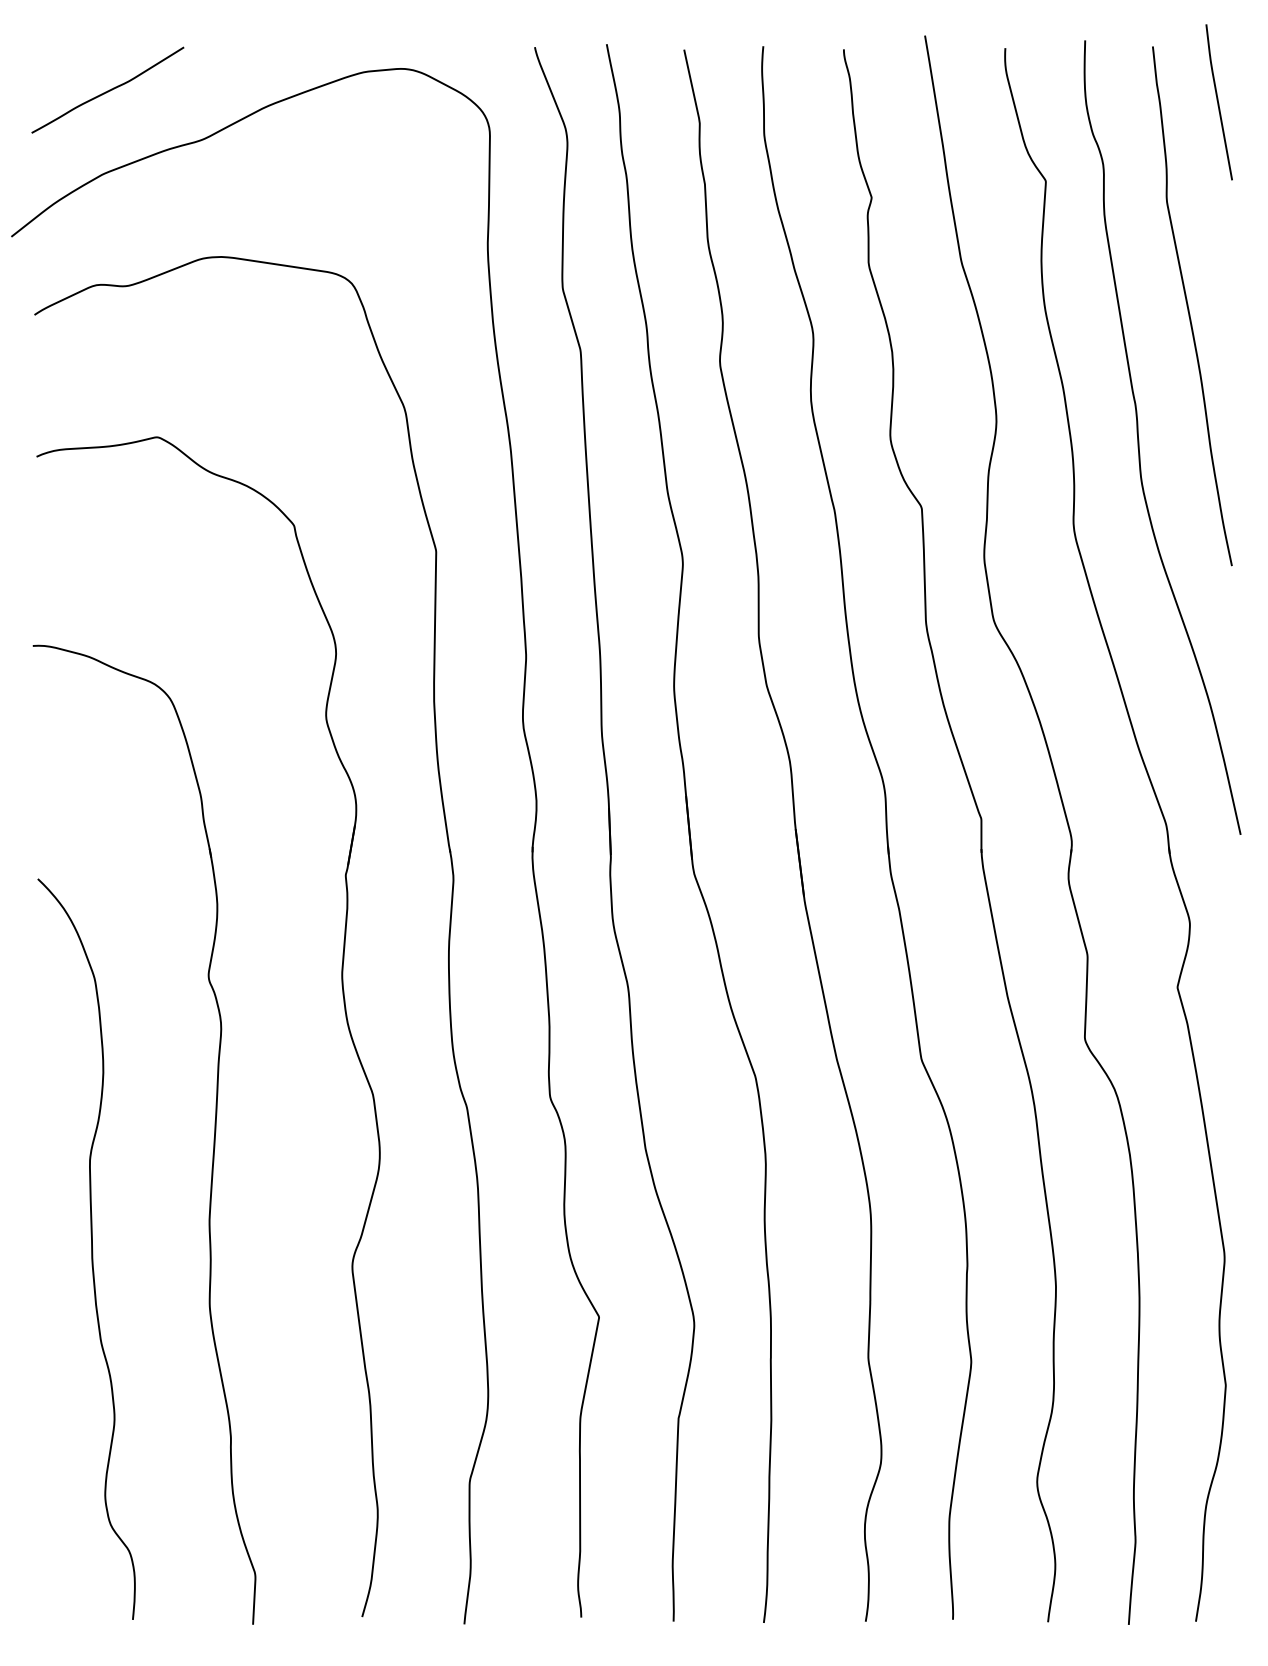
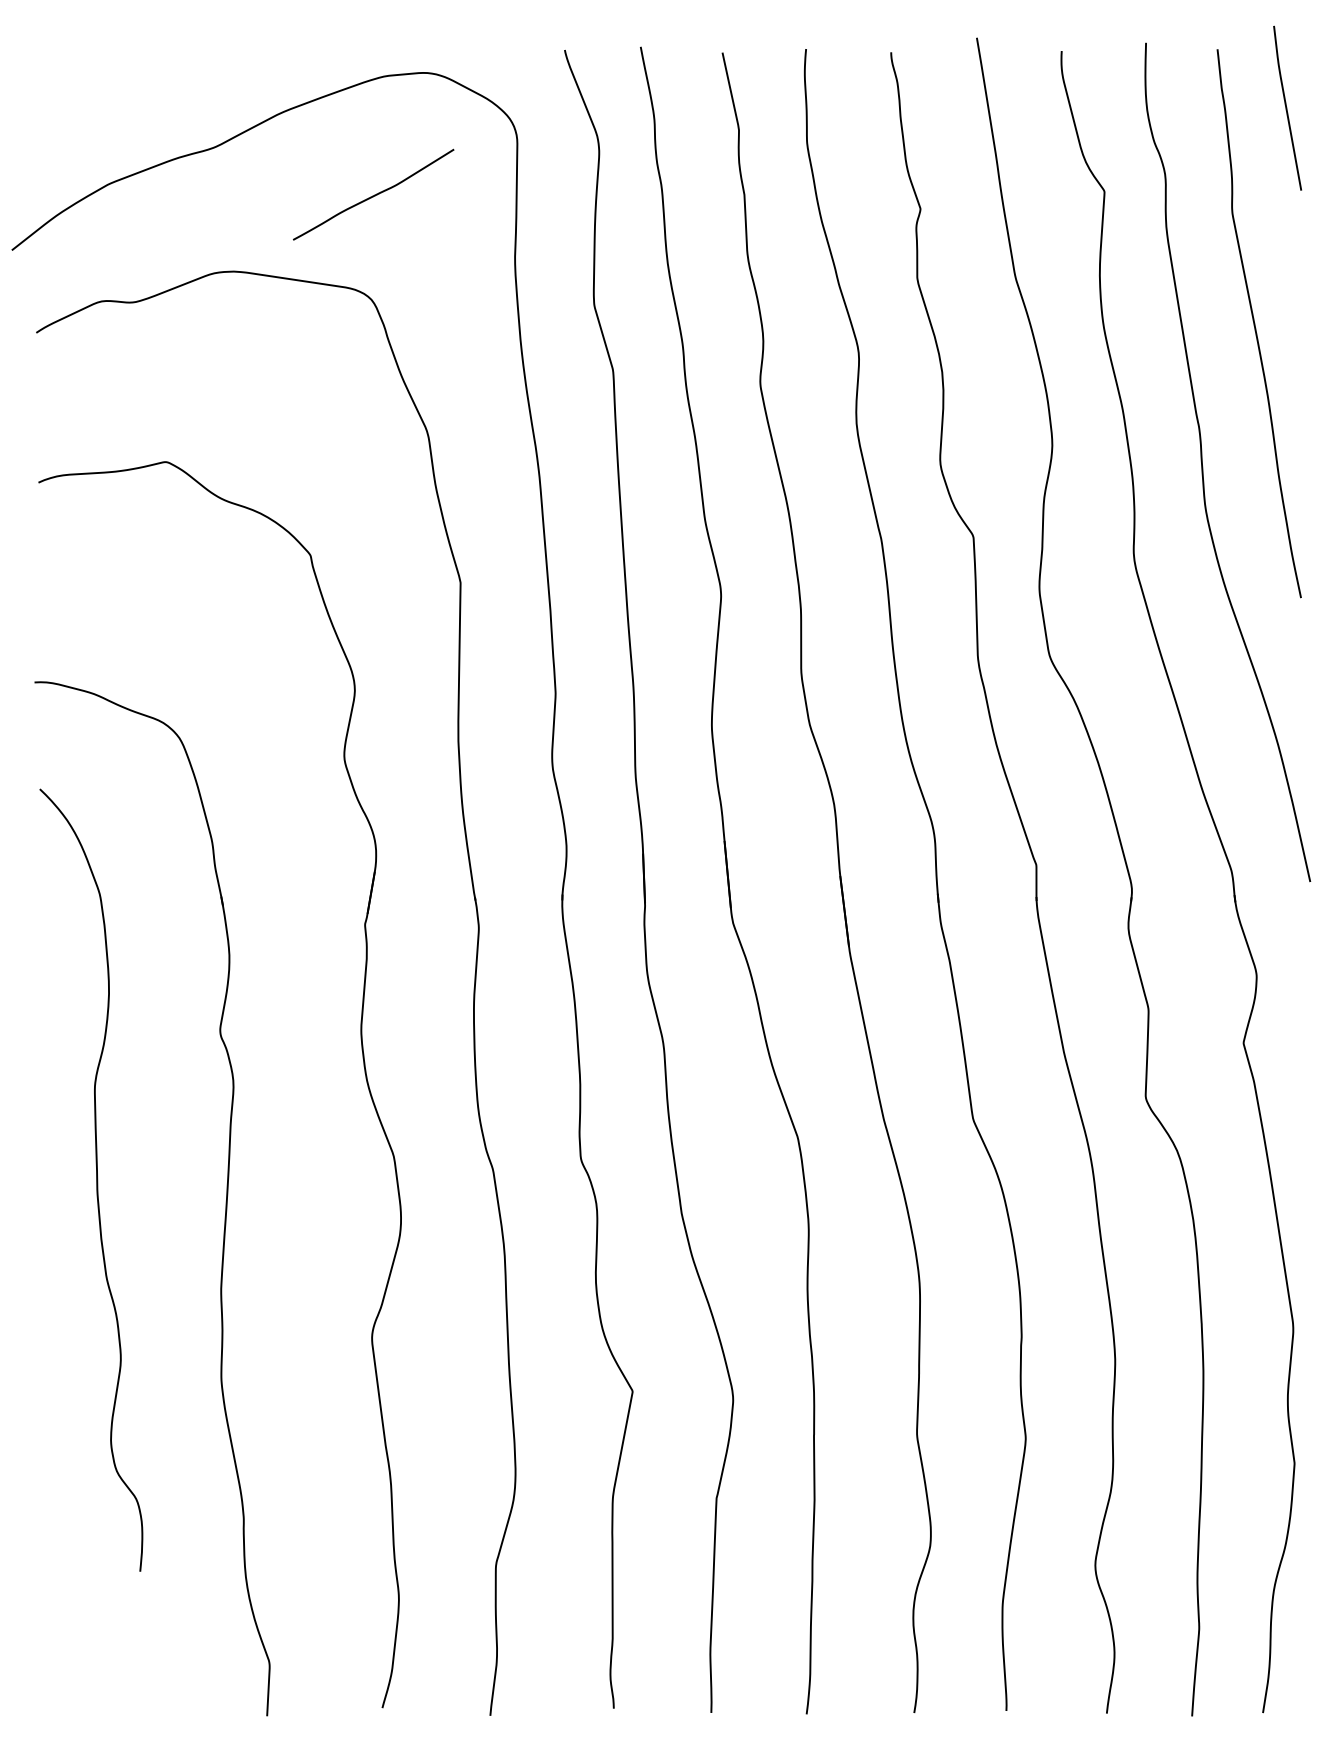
curve: (107, 90) -> (373, 195), moved
curve: (91, 1248) -> (96, 1179), moved

